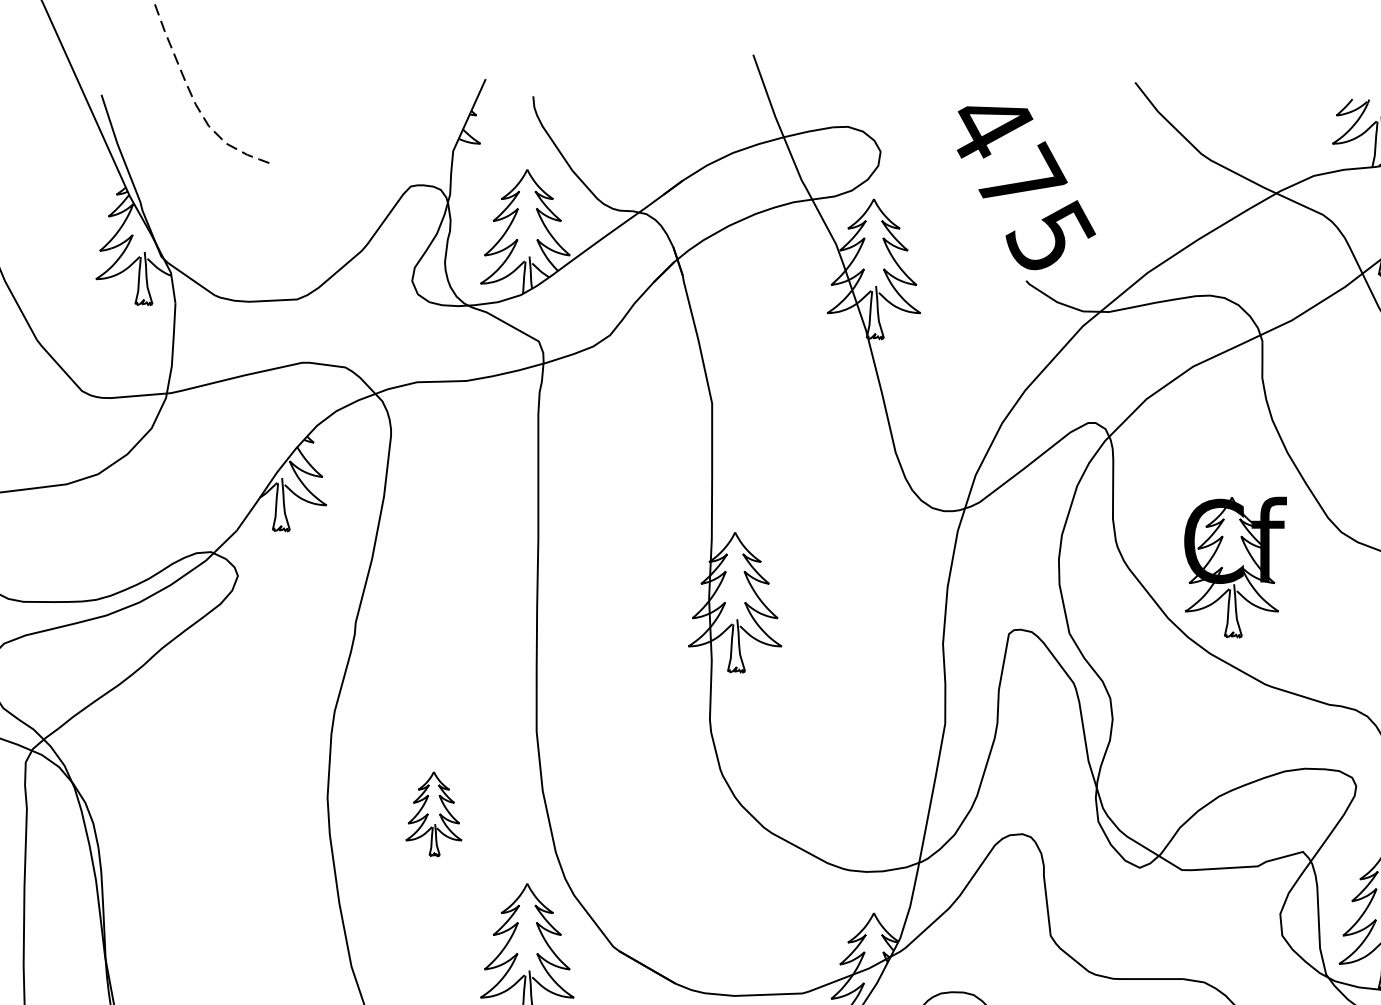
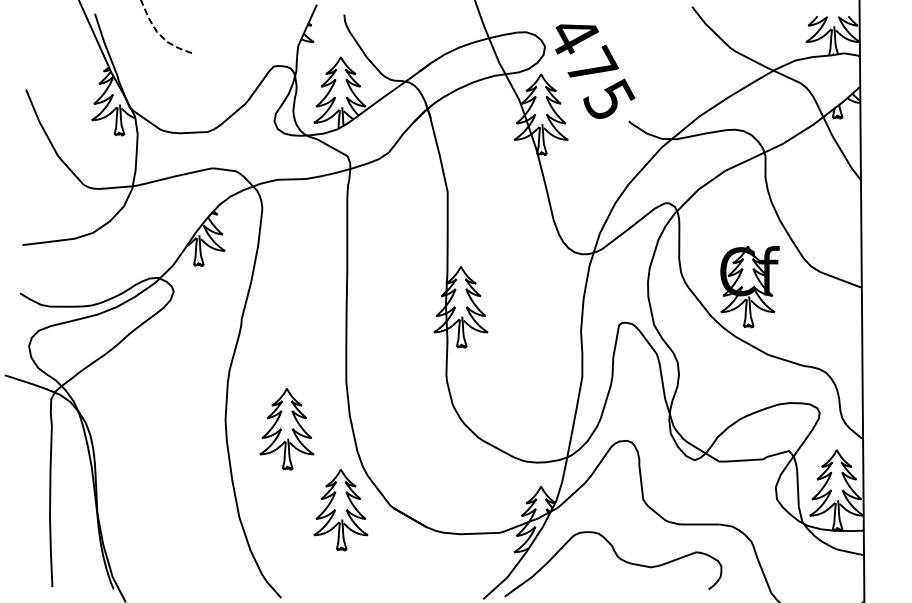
text: (1026, 187) -> (595, 71), moved
part: (433, 814) -> (286, 429), size x1.67

